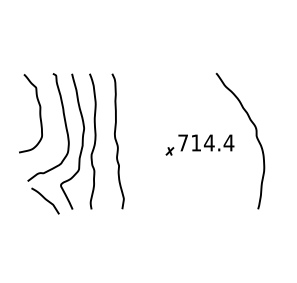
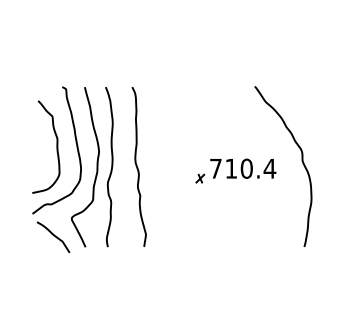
curve: (39, 113) -> (56, 146), moved
text: (209, 142) -> (246, 168), 714.4 -> 710.4

